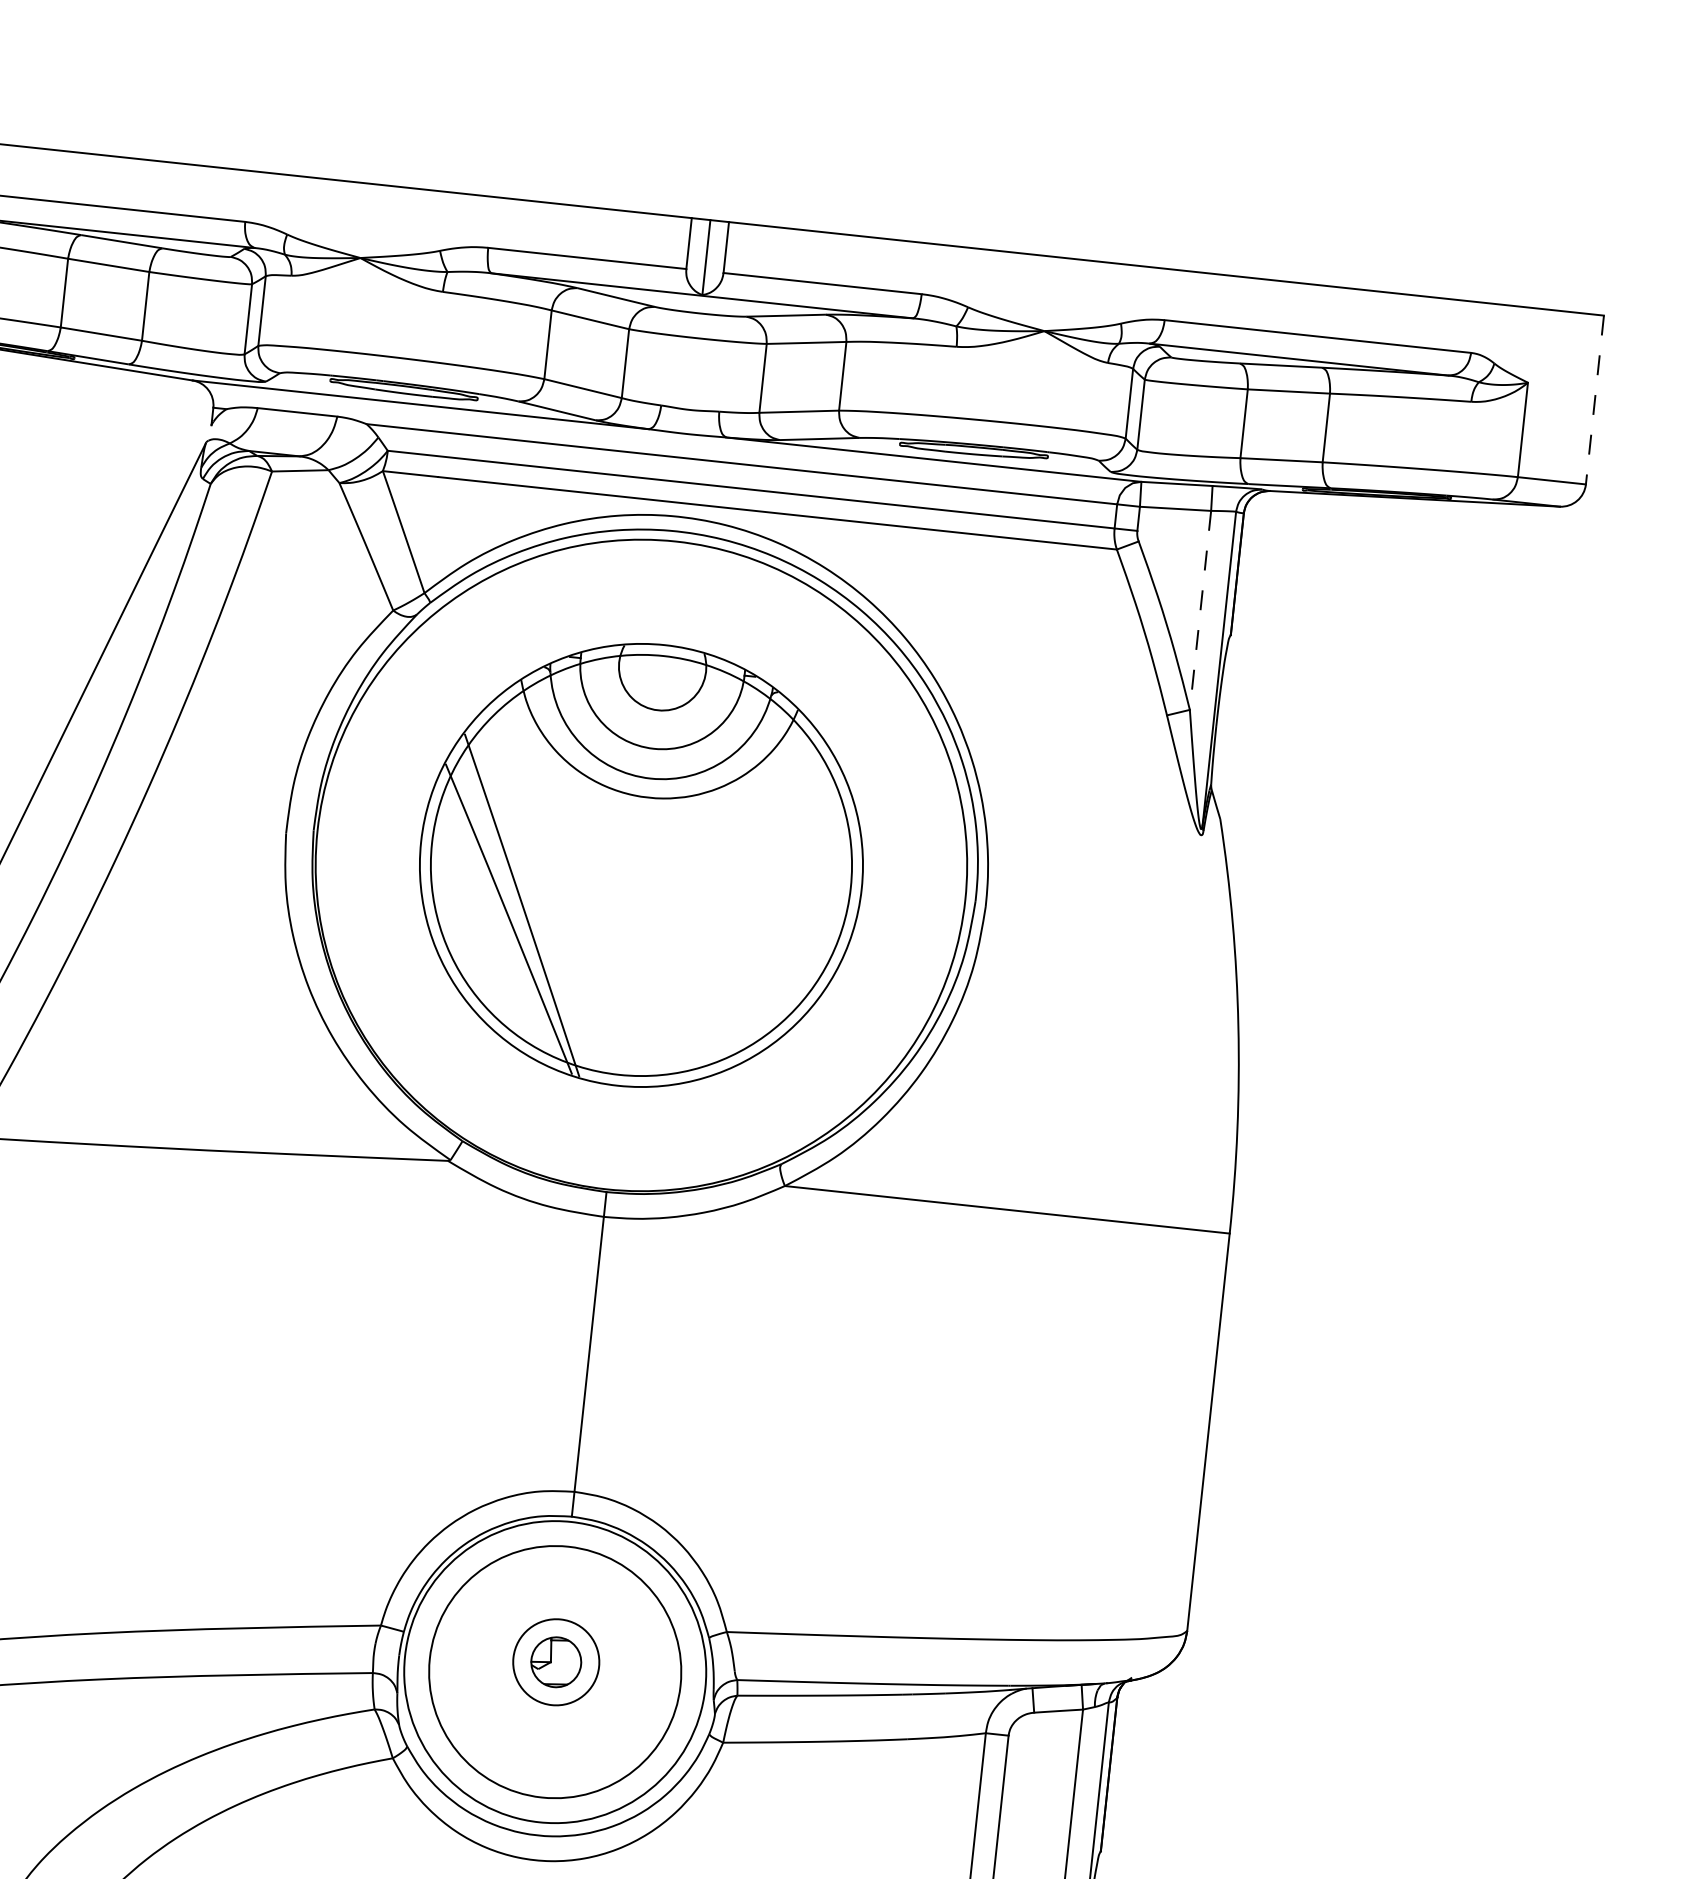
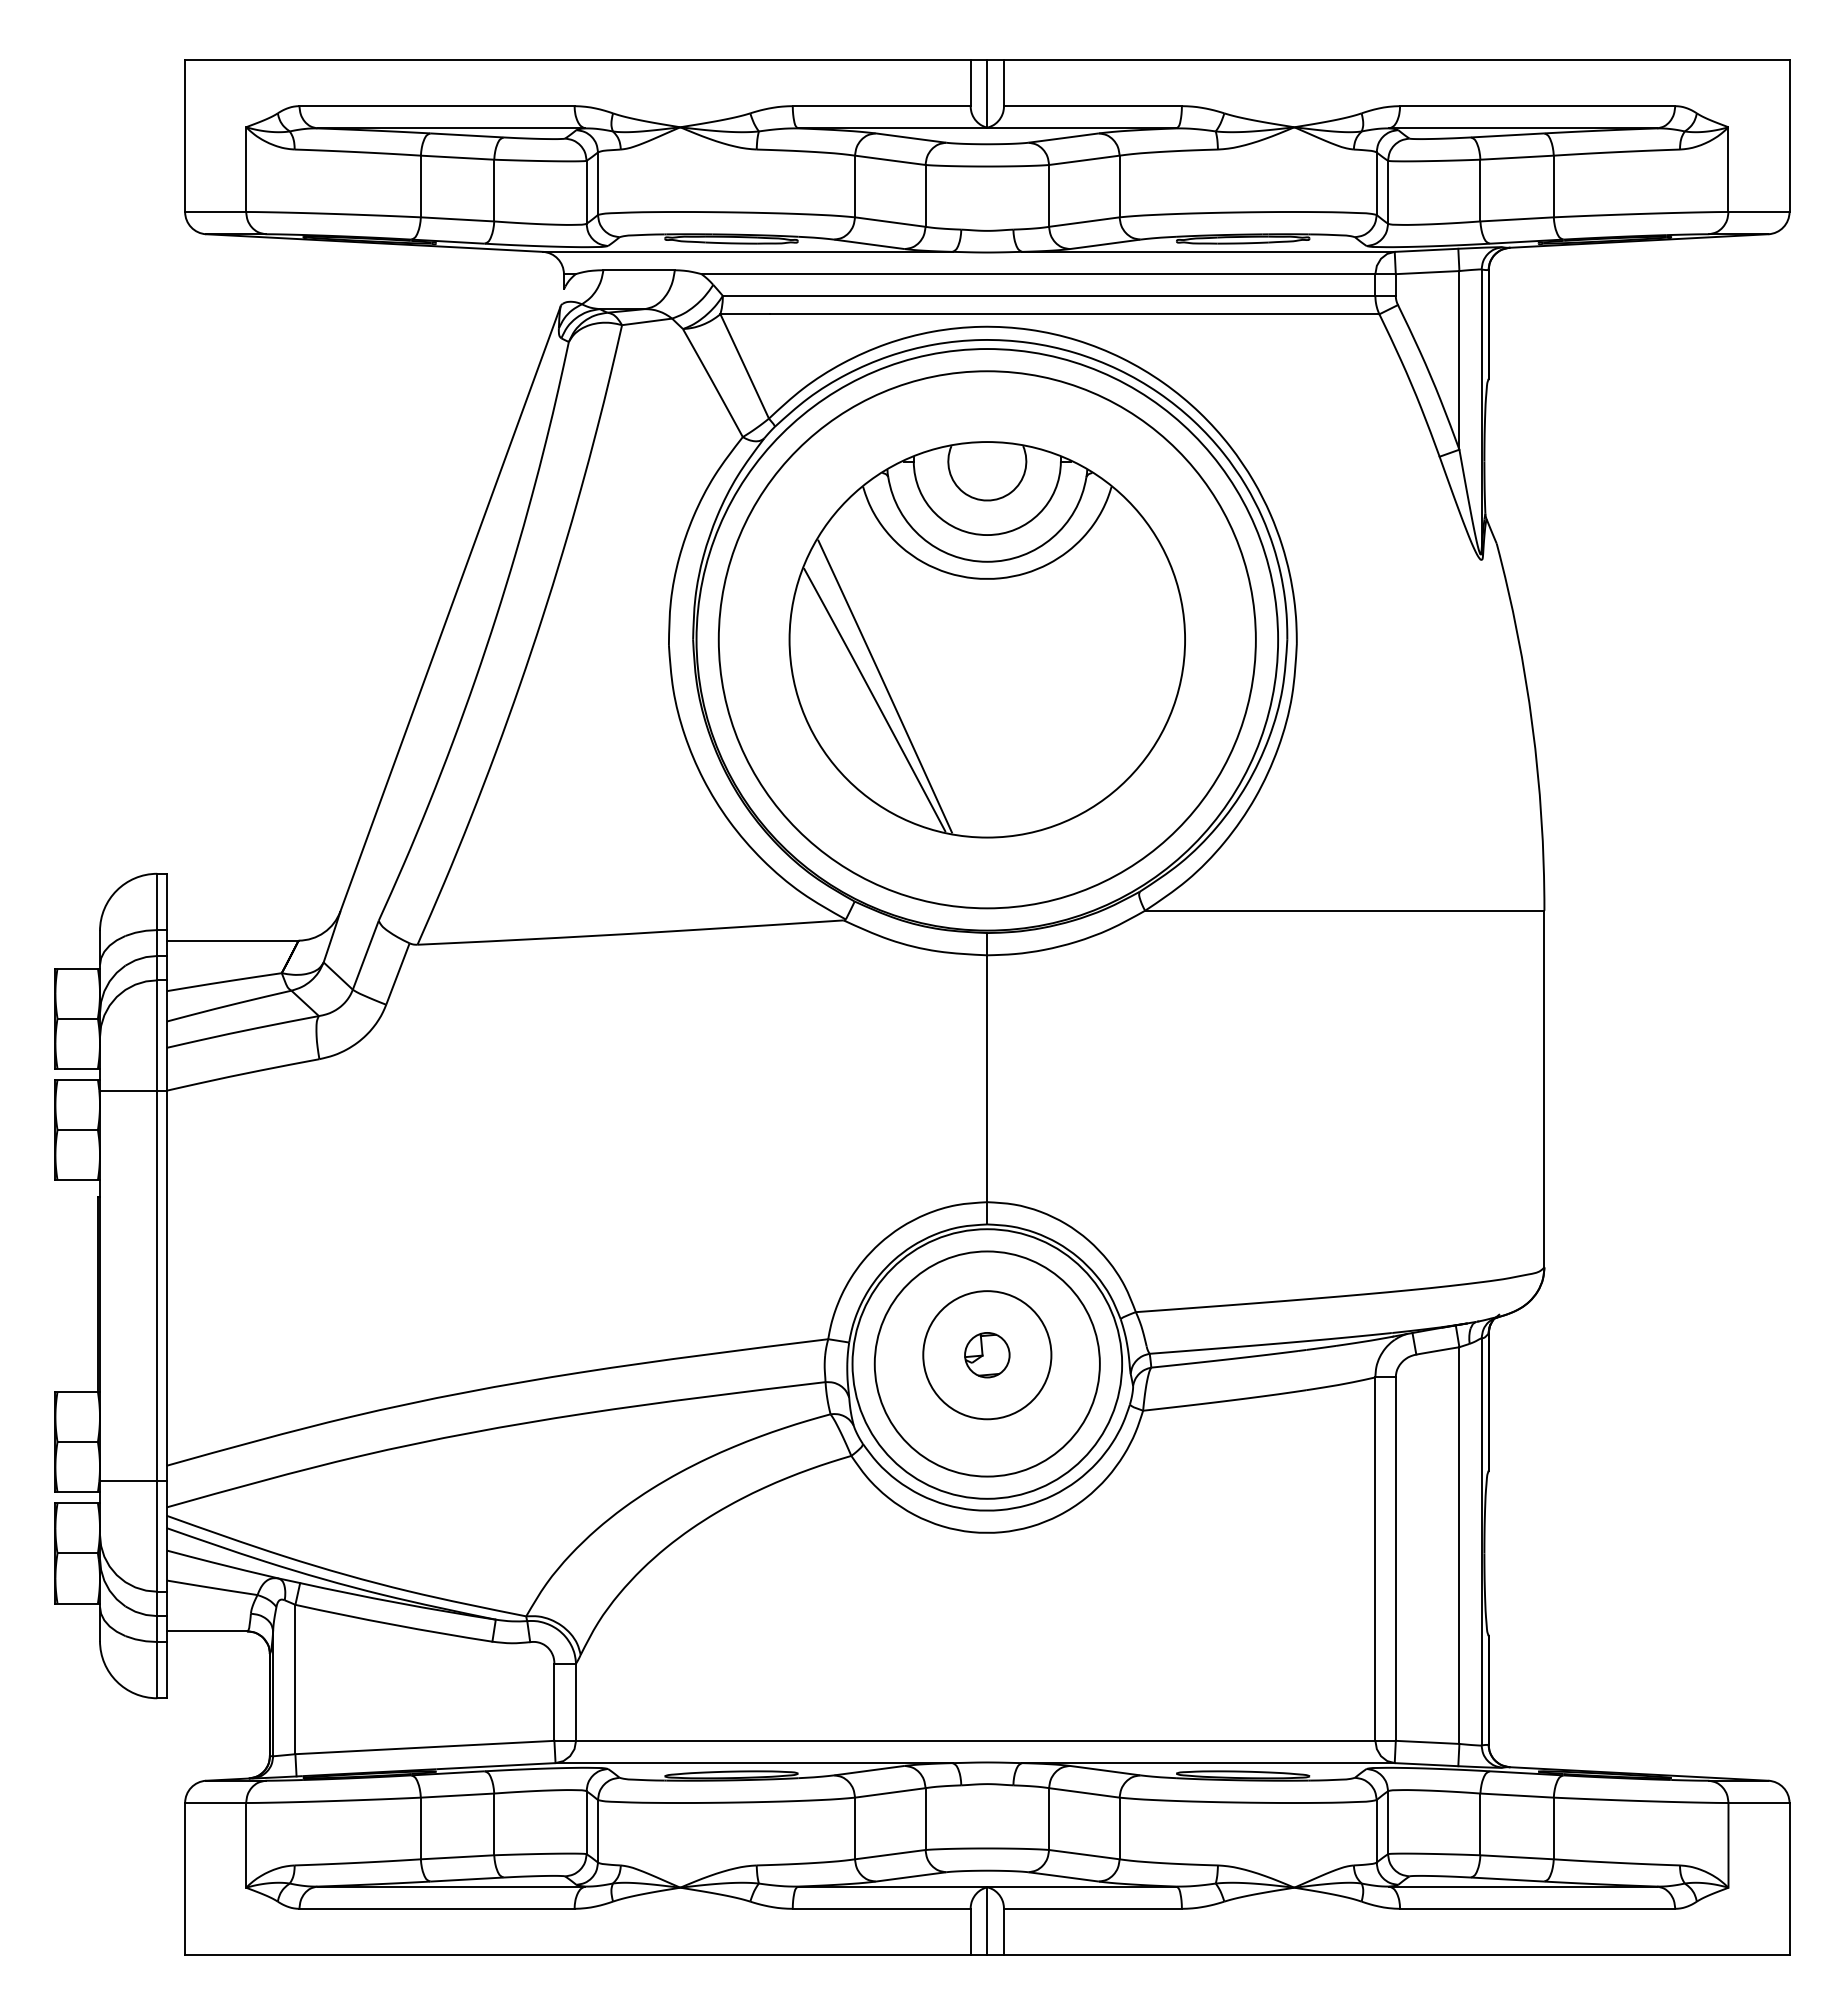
line: (1594, 400) -> (1789, 136), dashed -> solid
line: (1200, 610) -> (1459, 360), dashed -> solid
circle: (640, 865) -> (986, 639), size x1.43
circle: (556, 1662) -> (987, 1355), size x1.67

